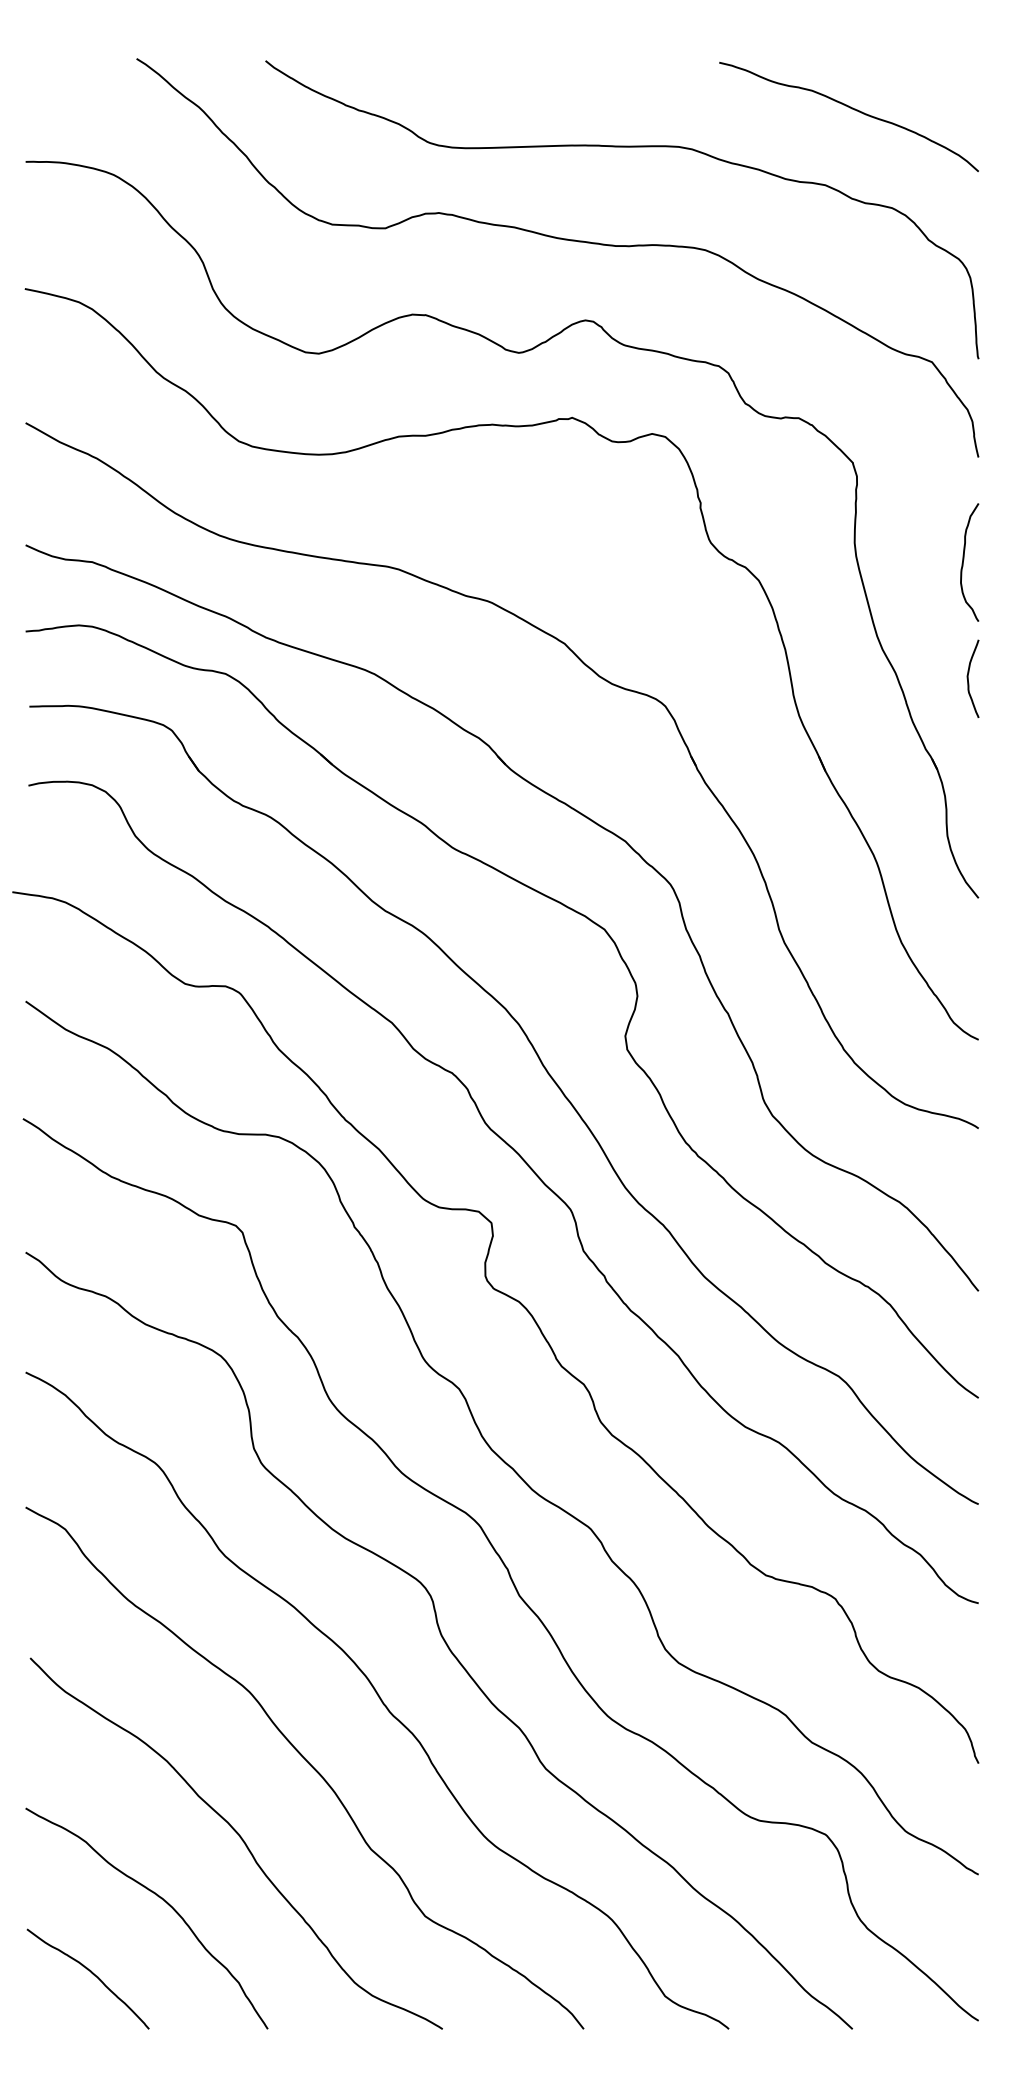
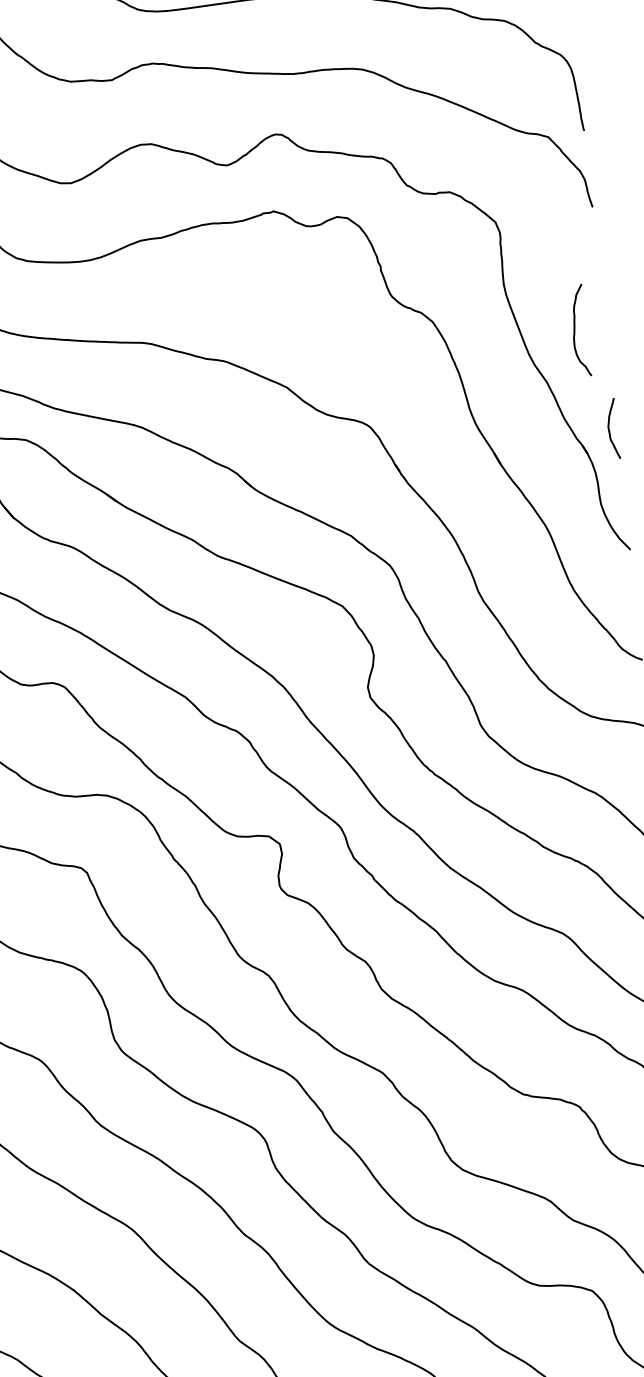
curve: (964, 559) -> (575, 328), moved
curve: (968, 678) -> (609, 428), moved

